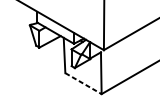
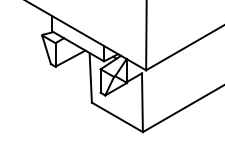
line: (83, 83) -> (117, 117), dashed -> solid

